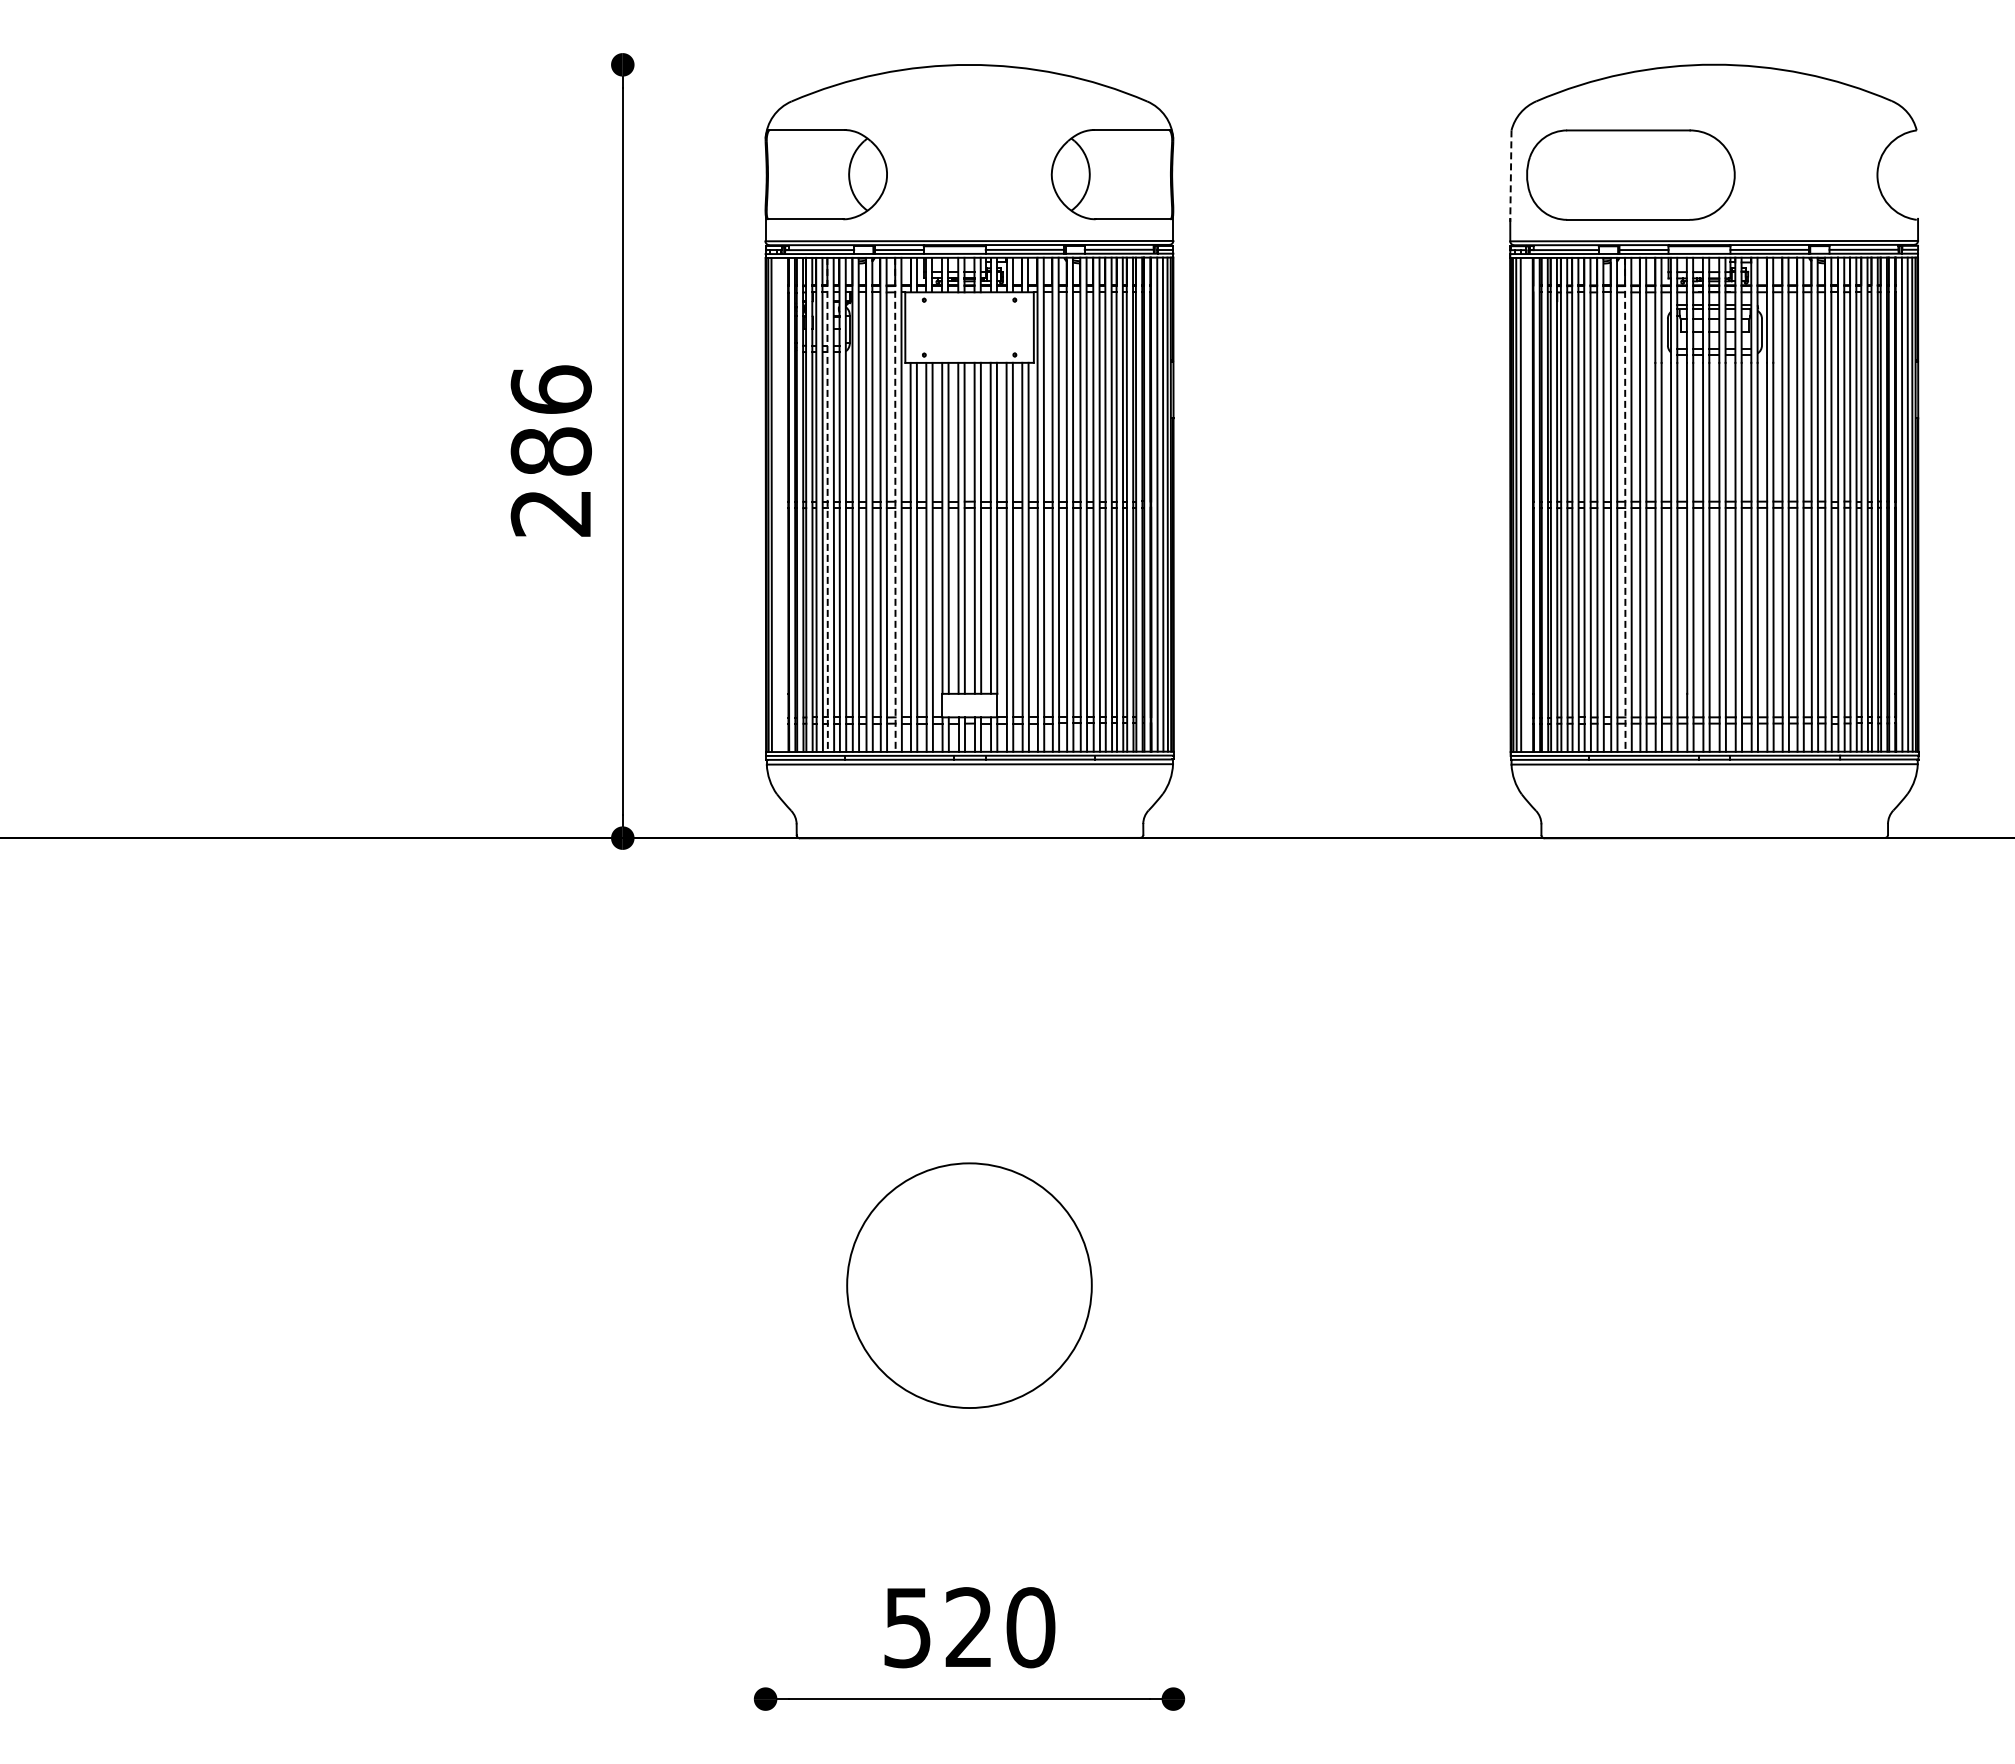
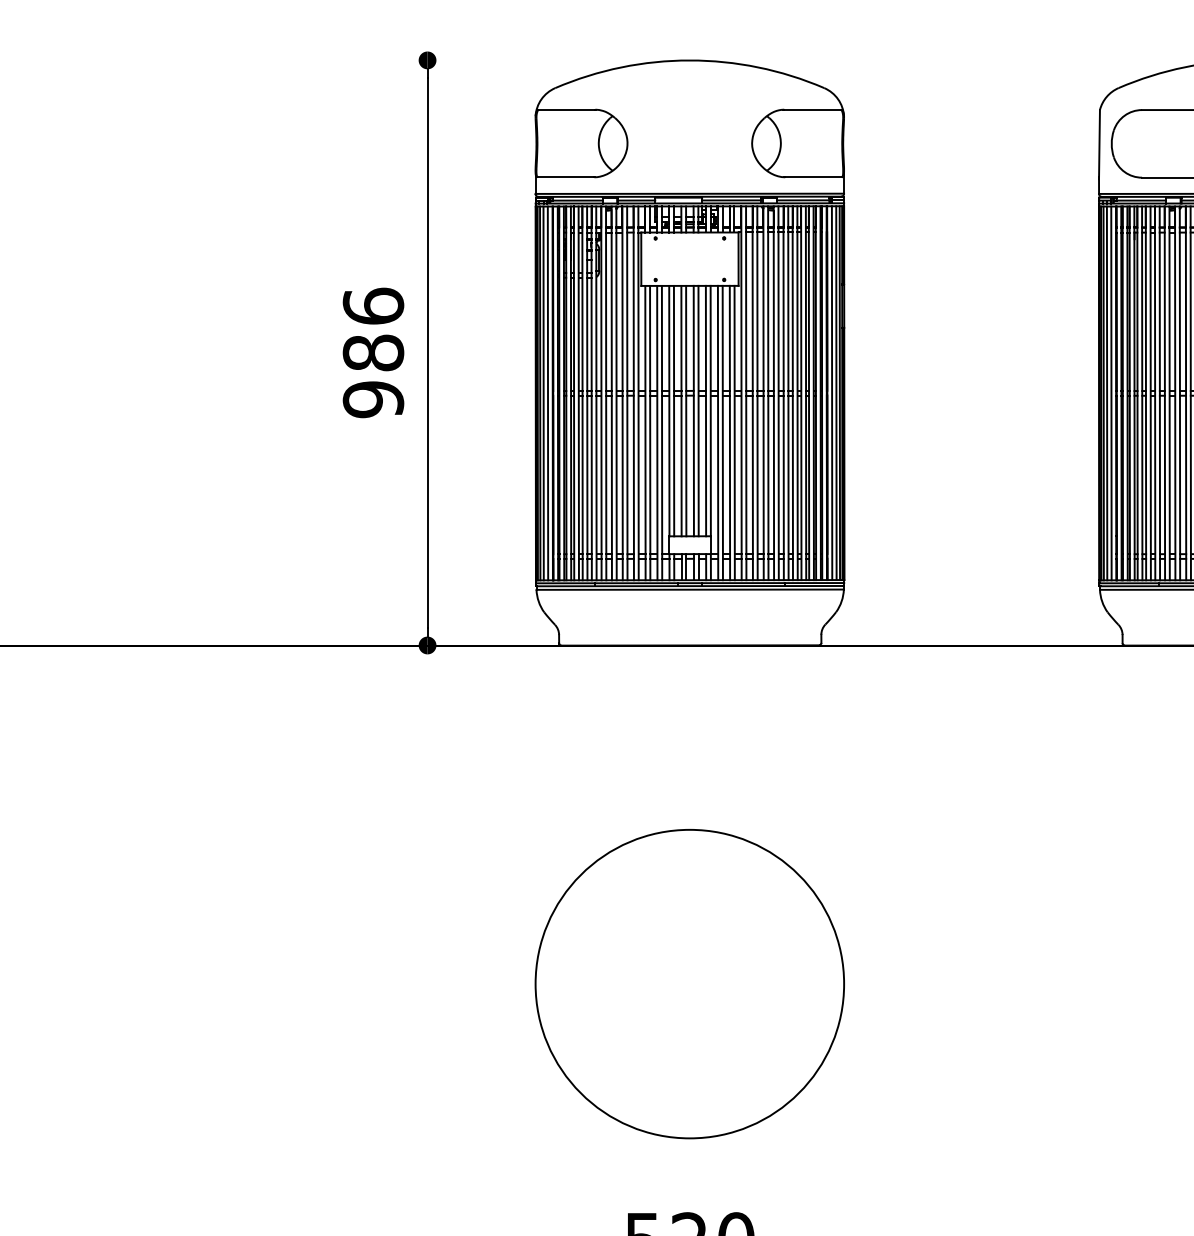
line: (1510, 176) -> (1099, 144), dashed -> solid
line: (1526, 504) -> (1111, 393), added
line: (776, 505) -> (543, 393), added
line: (781, 505) -> (547, 393), added
line: (827, 505) -> (582, 393), dashed -> solid
line: (895, 505) -> (633, 393), dashed -> solid
line: (1625, 505) -> (1186, 393), dashed -> solid
text: (550, 513) -> (372, 399), 286 -> 986
circle: (969, 1285) -> (689, 983), size x1.67

